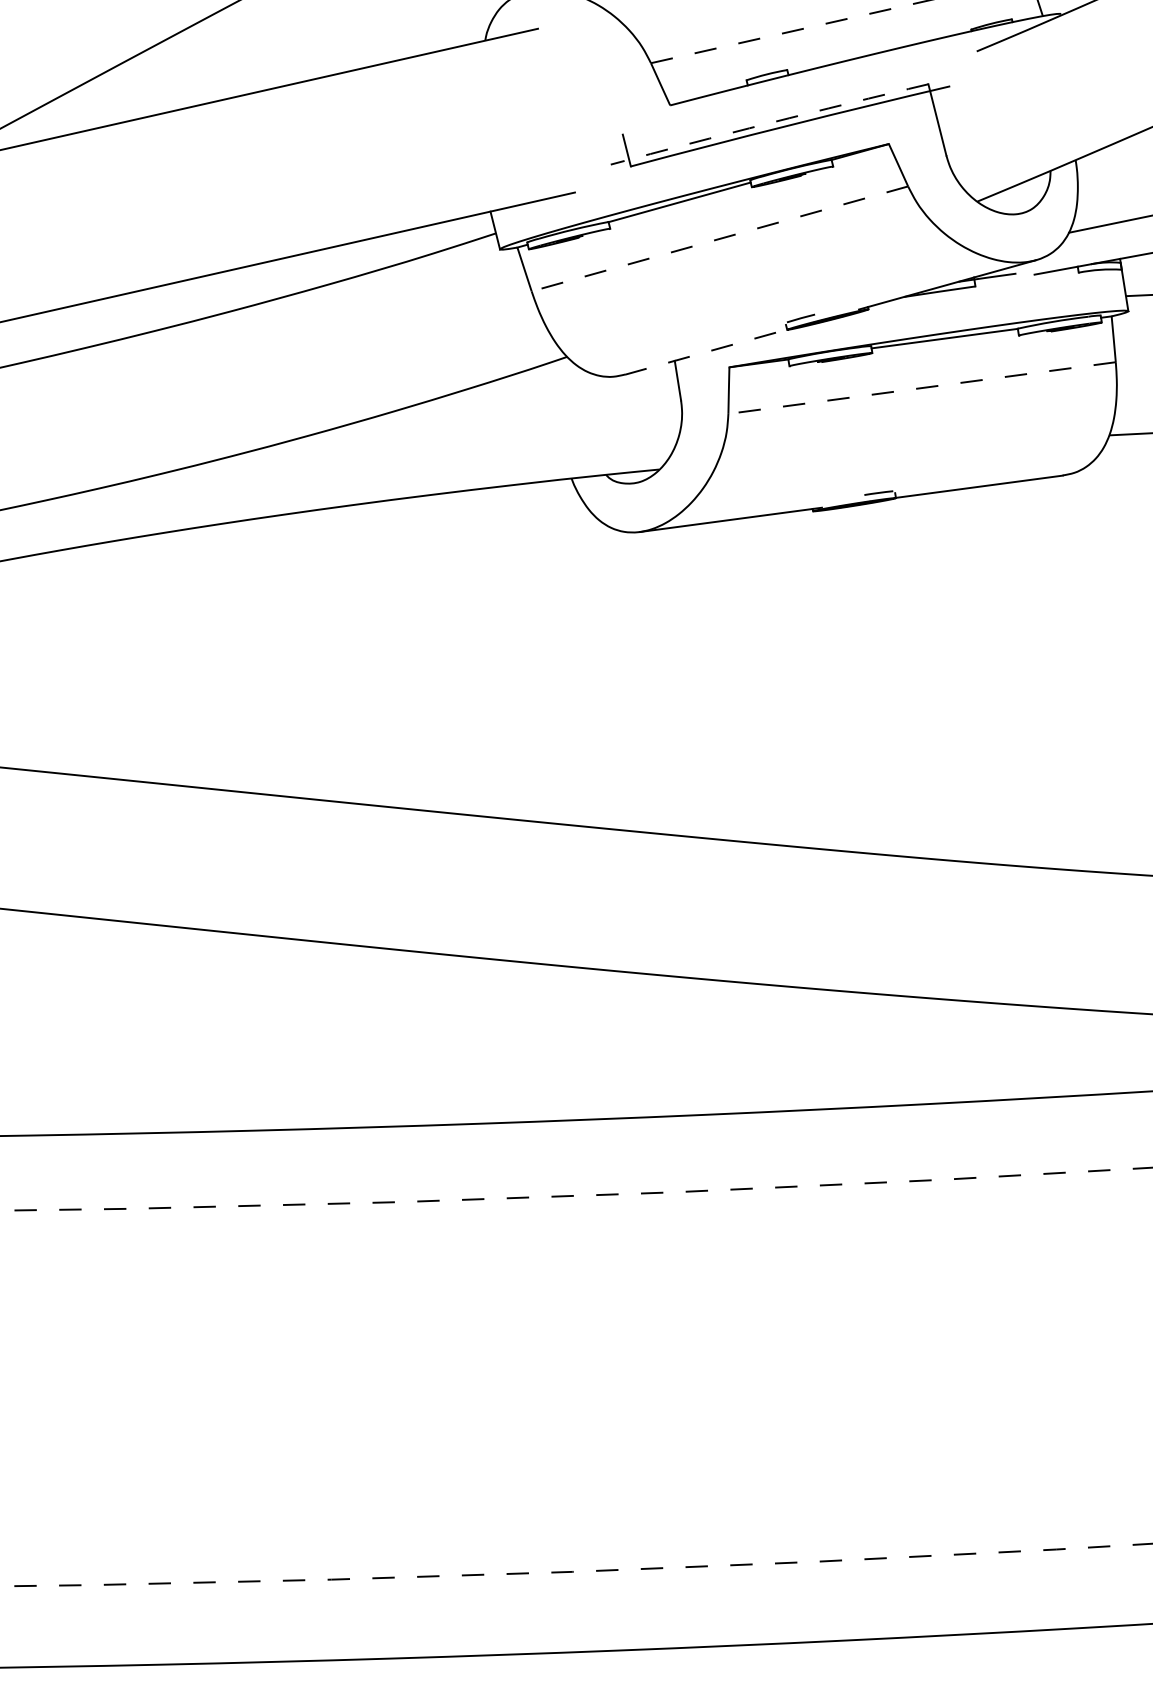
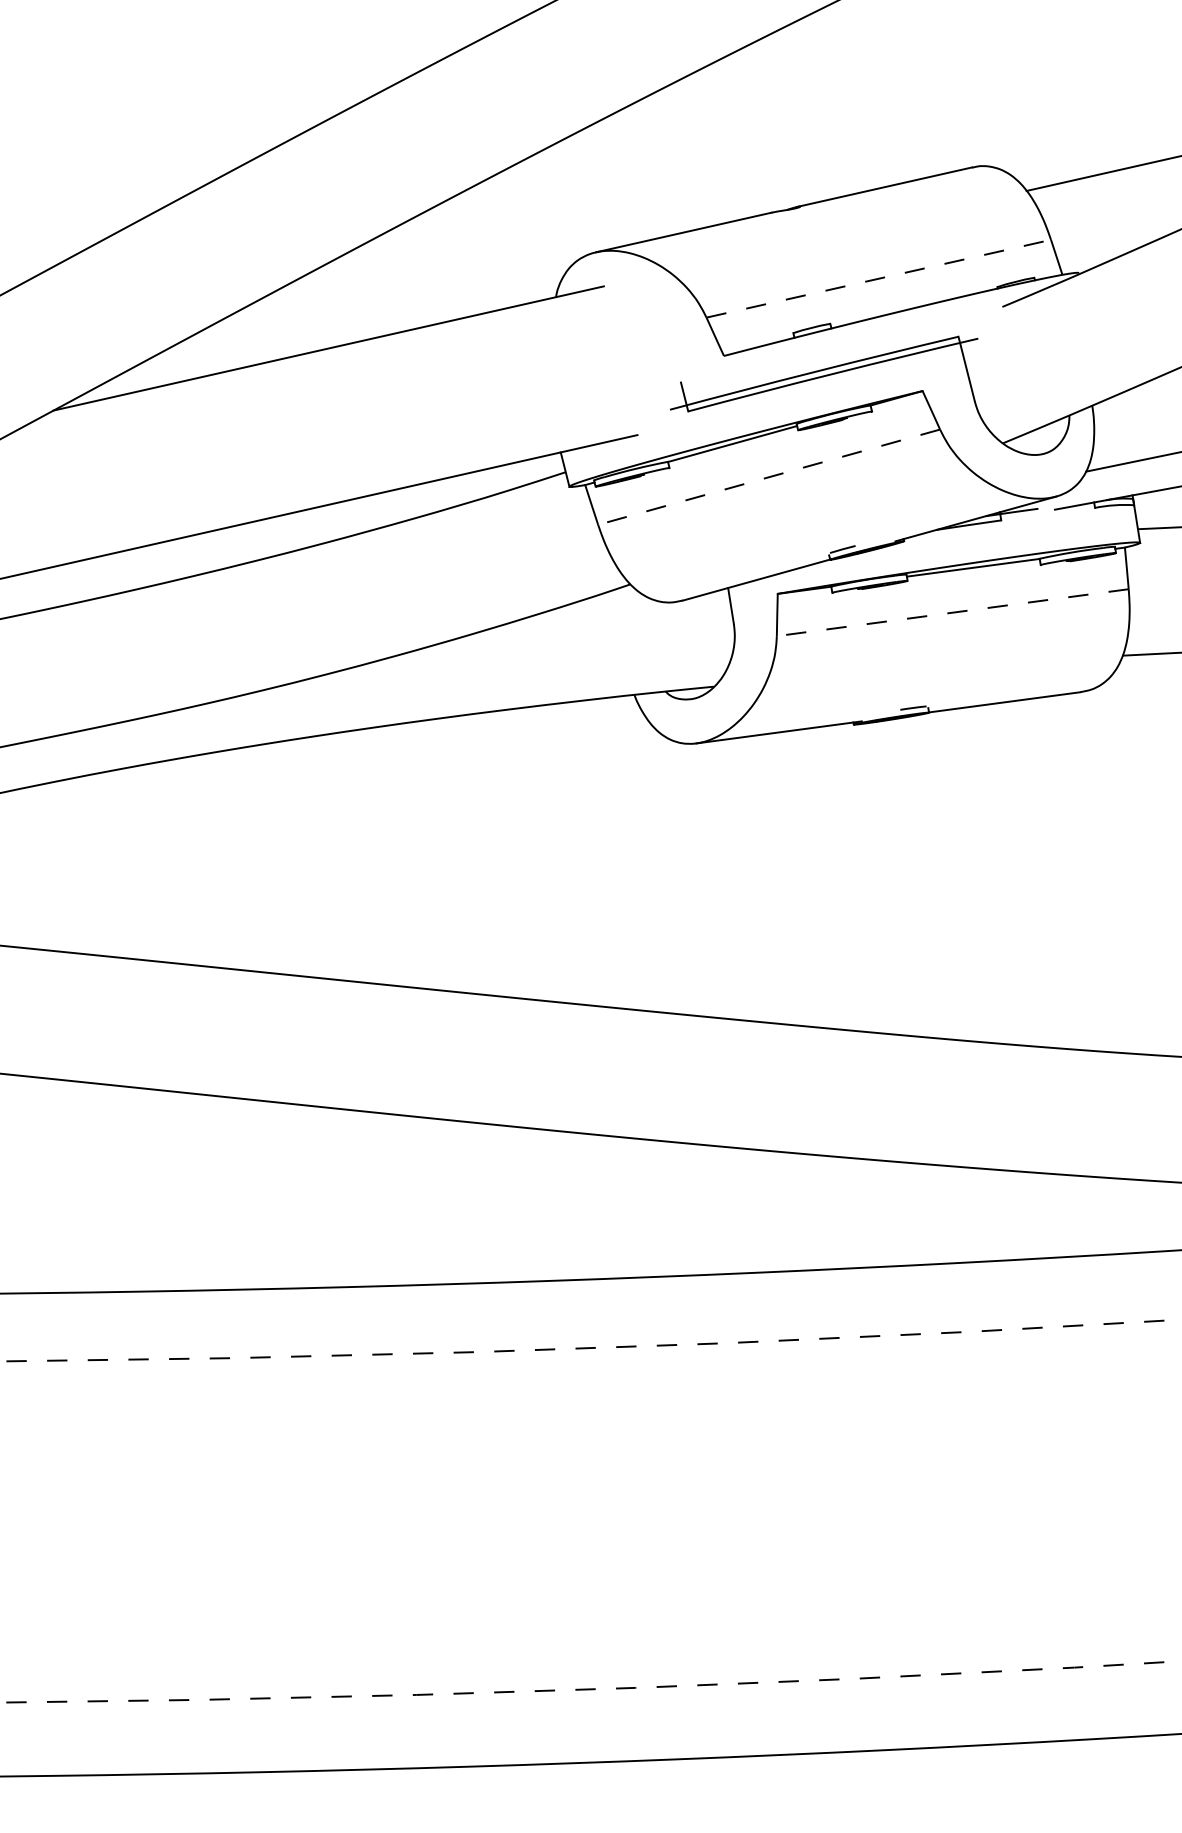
arc: (768, 123) -> (813, 372), dashed -> solid
line: (707, 351) -> (757, 579), dashed -> solid

